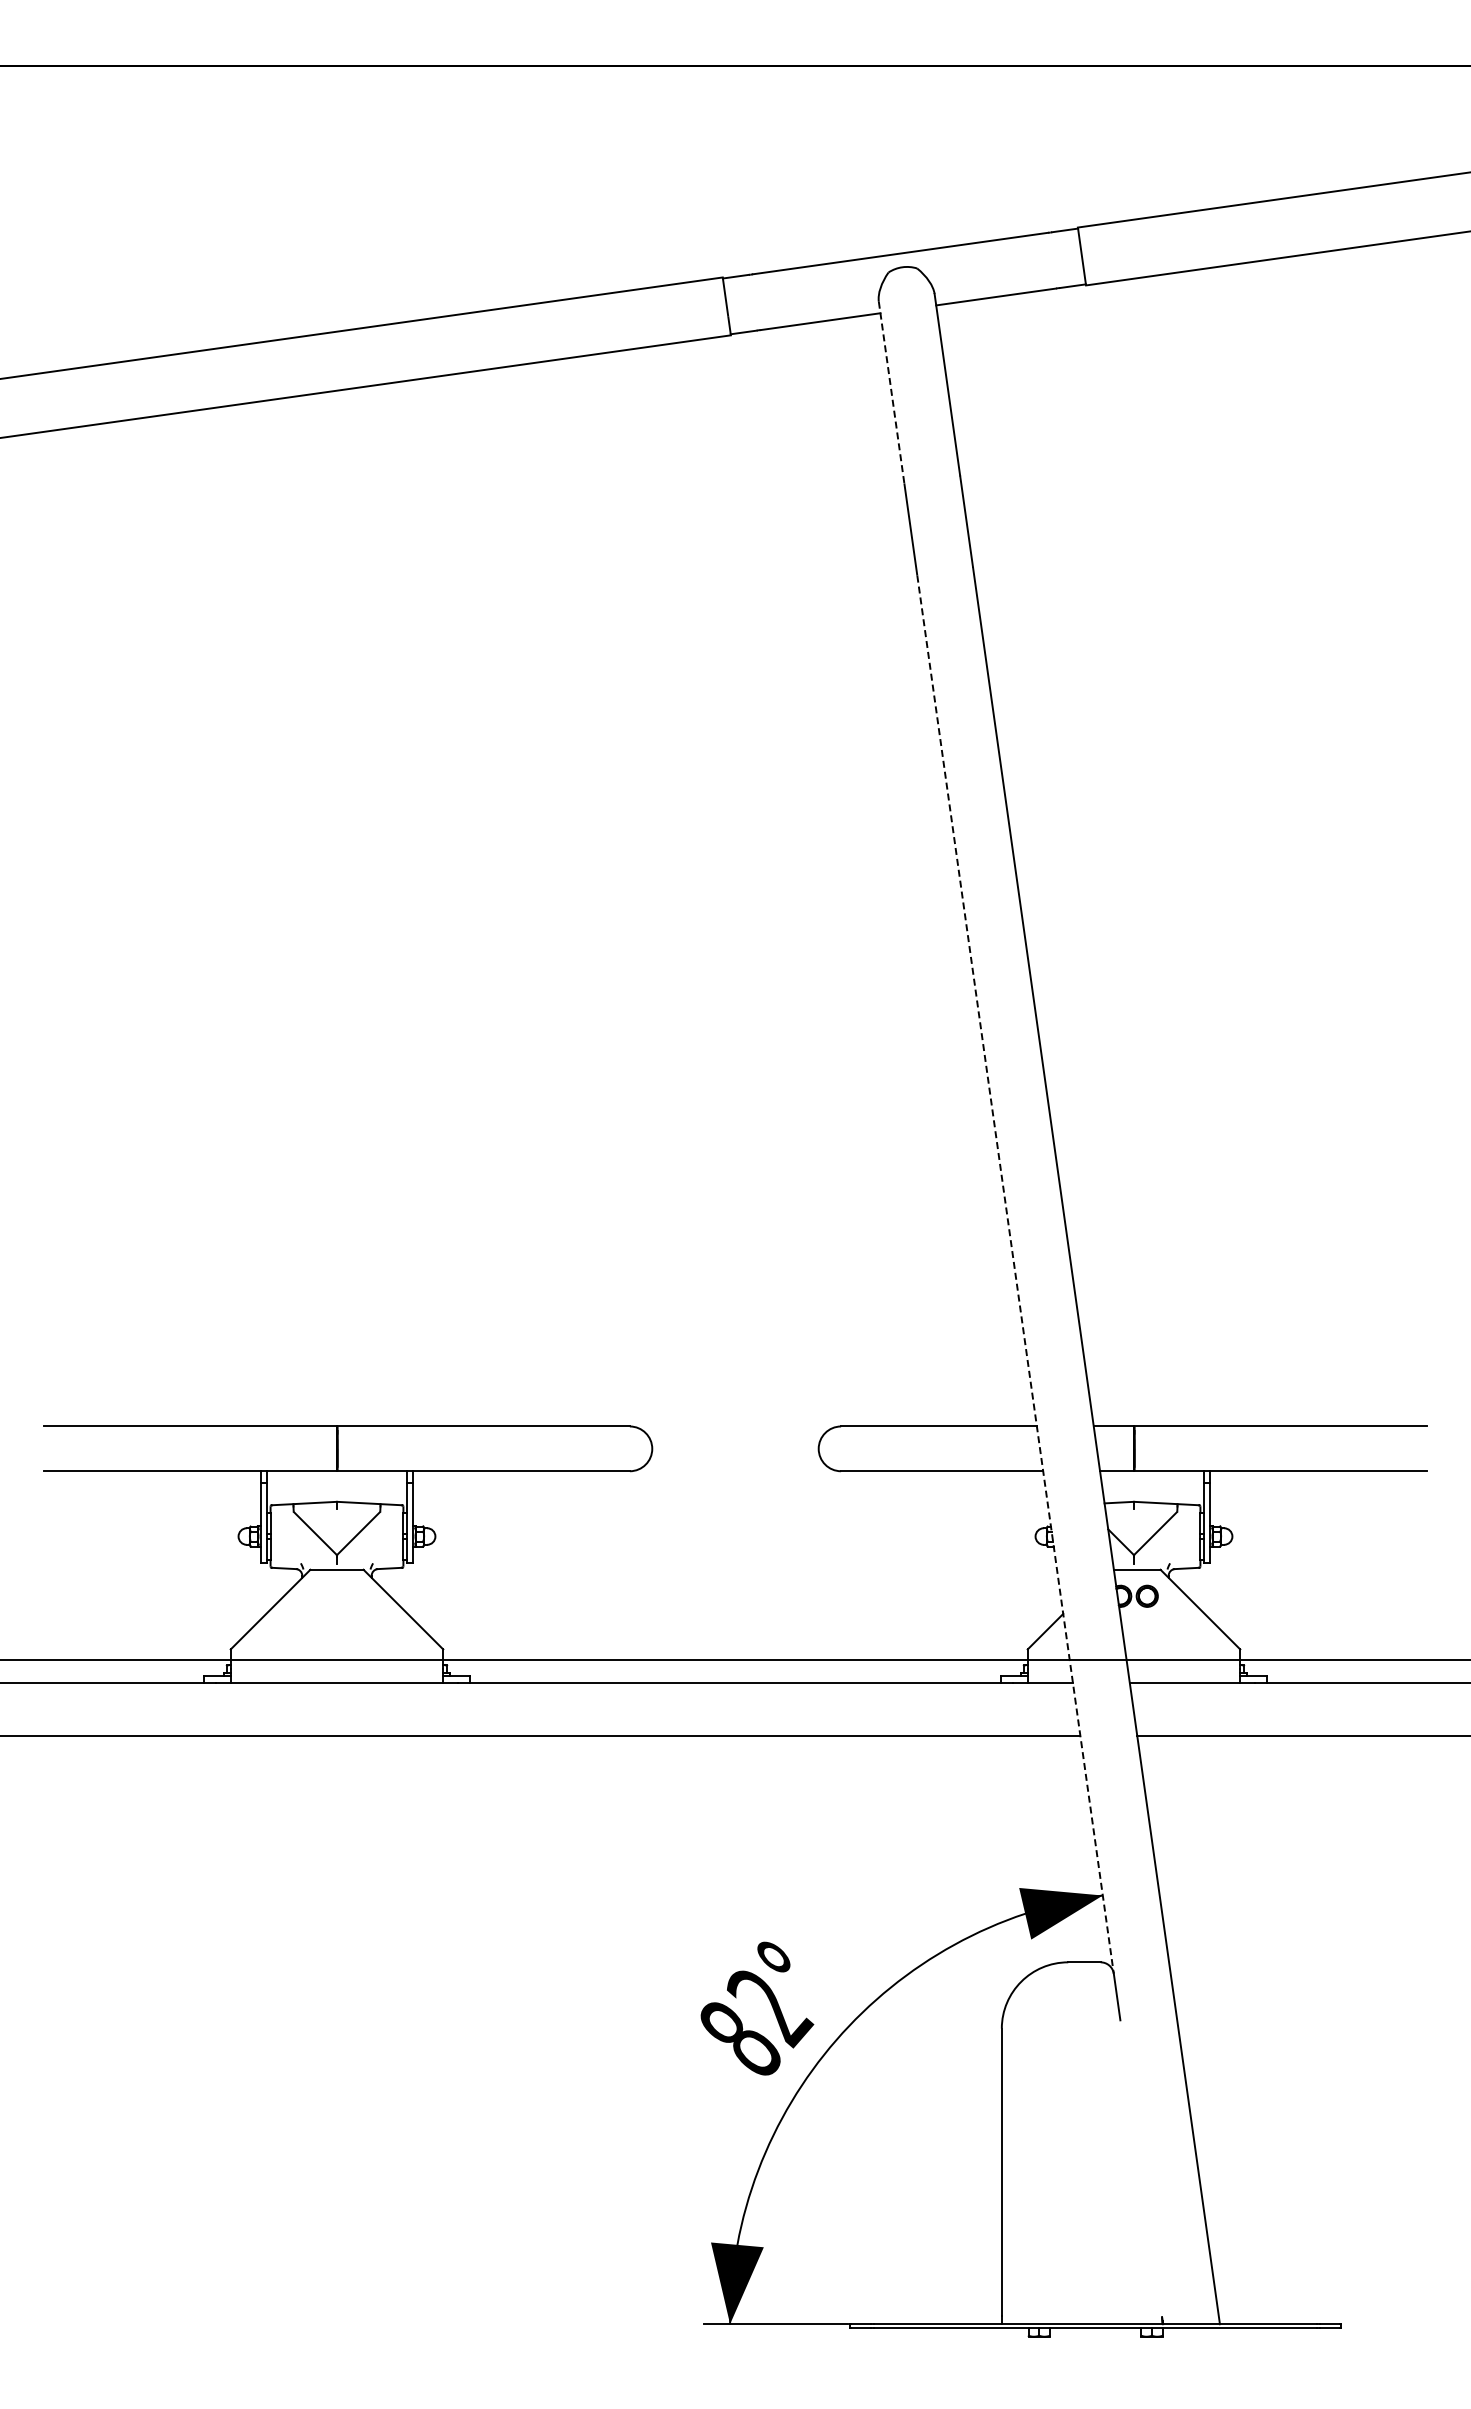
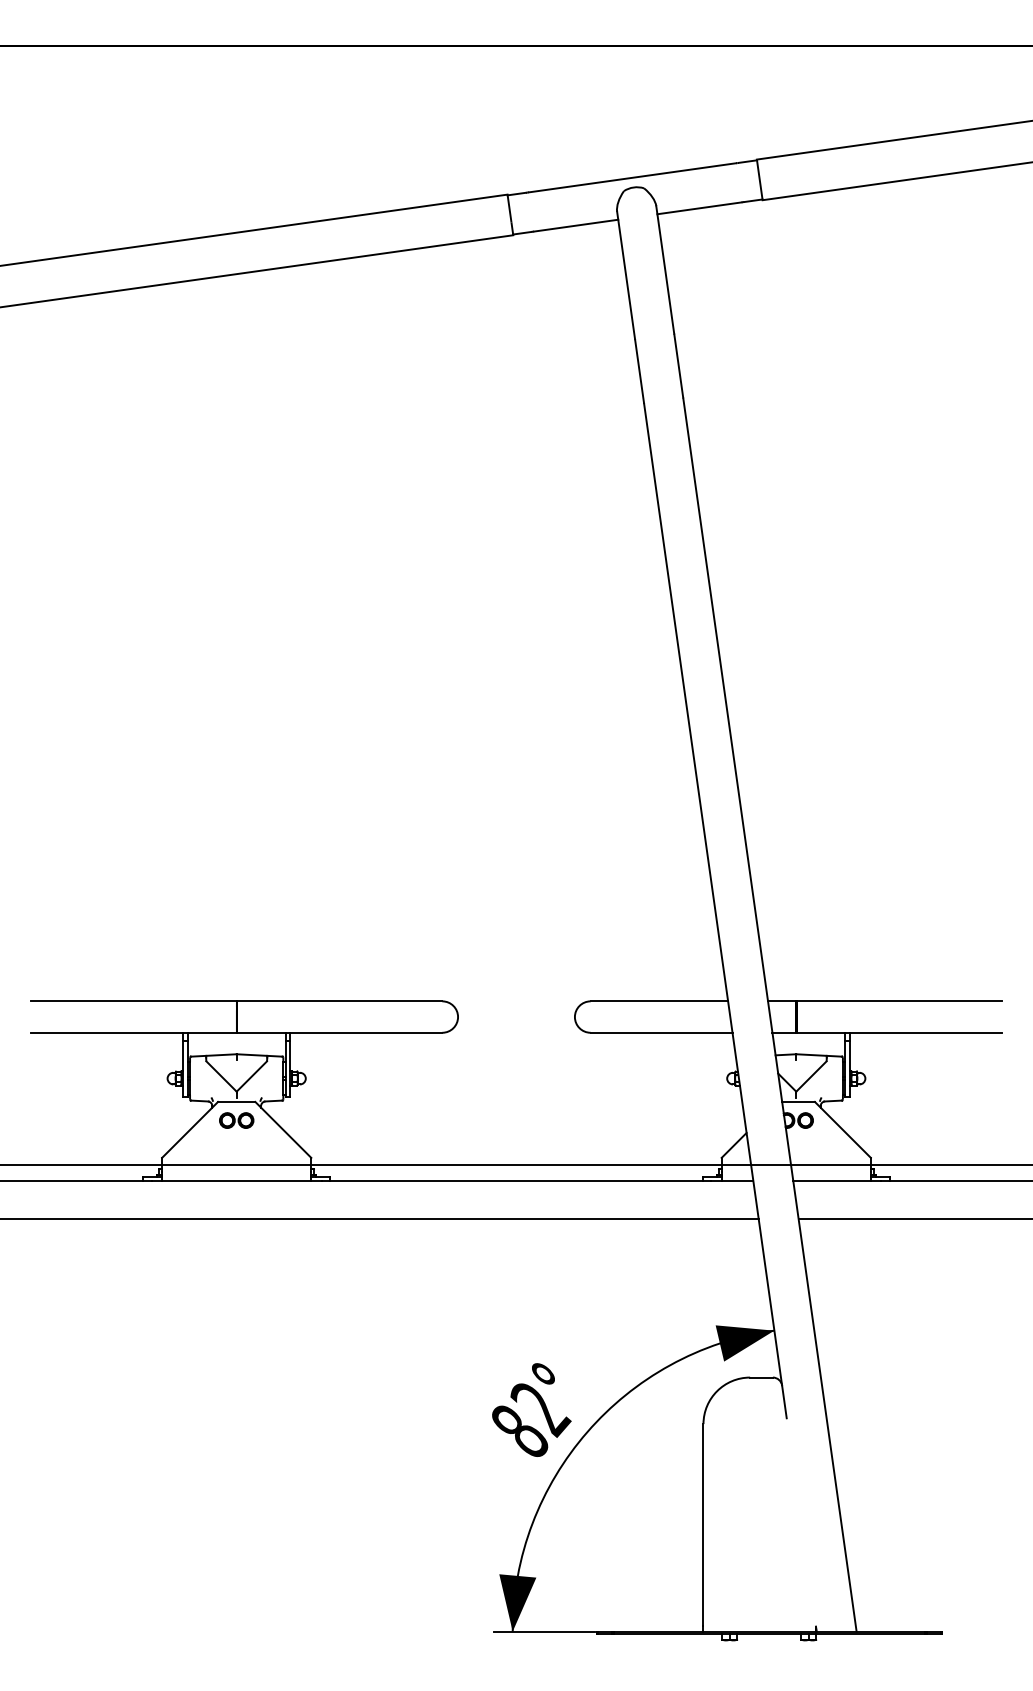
line: (891, 392) -> (626, 275), dashed -> solid
line: (1015, 1274) -> (713, 894), dashed -> solid
part: (336, 1595) -> (236, 1120), added

